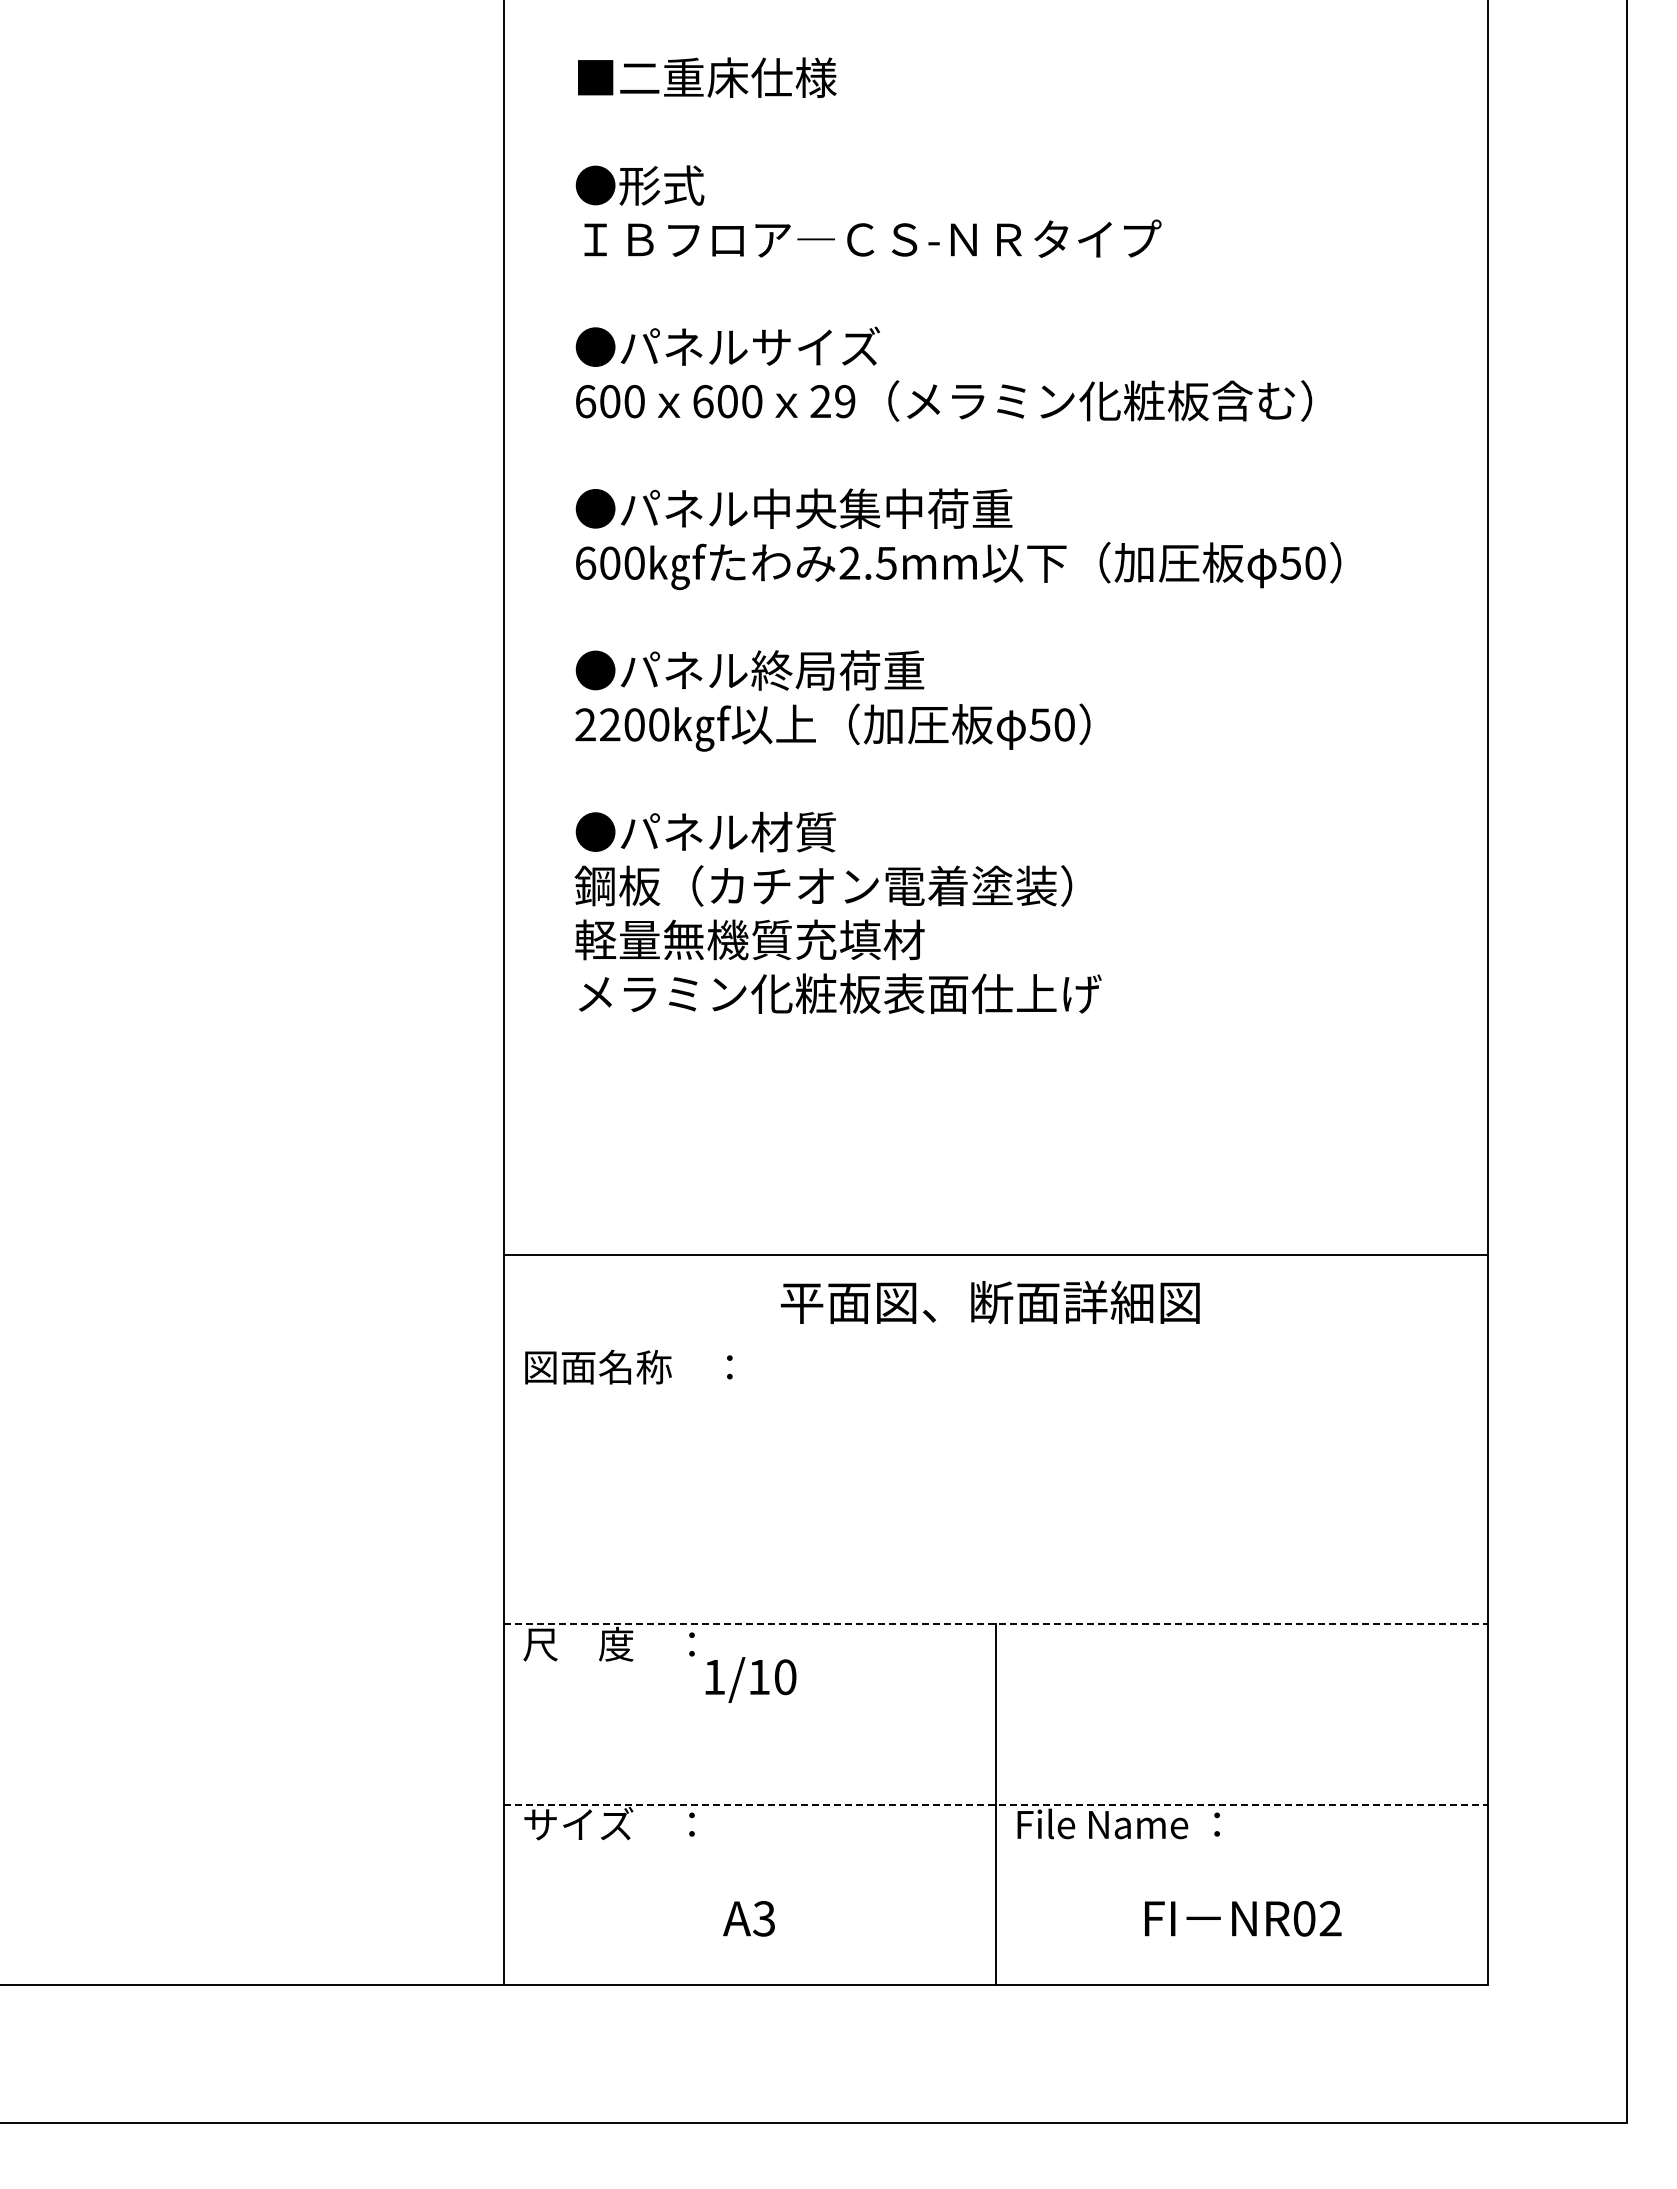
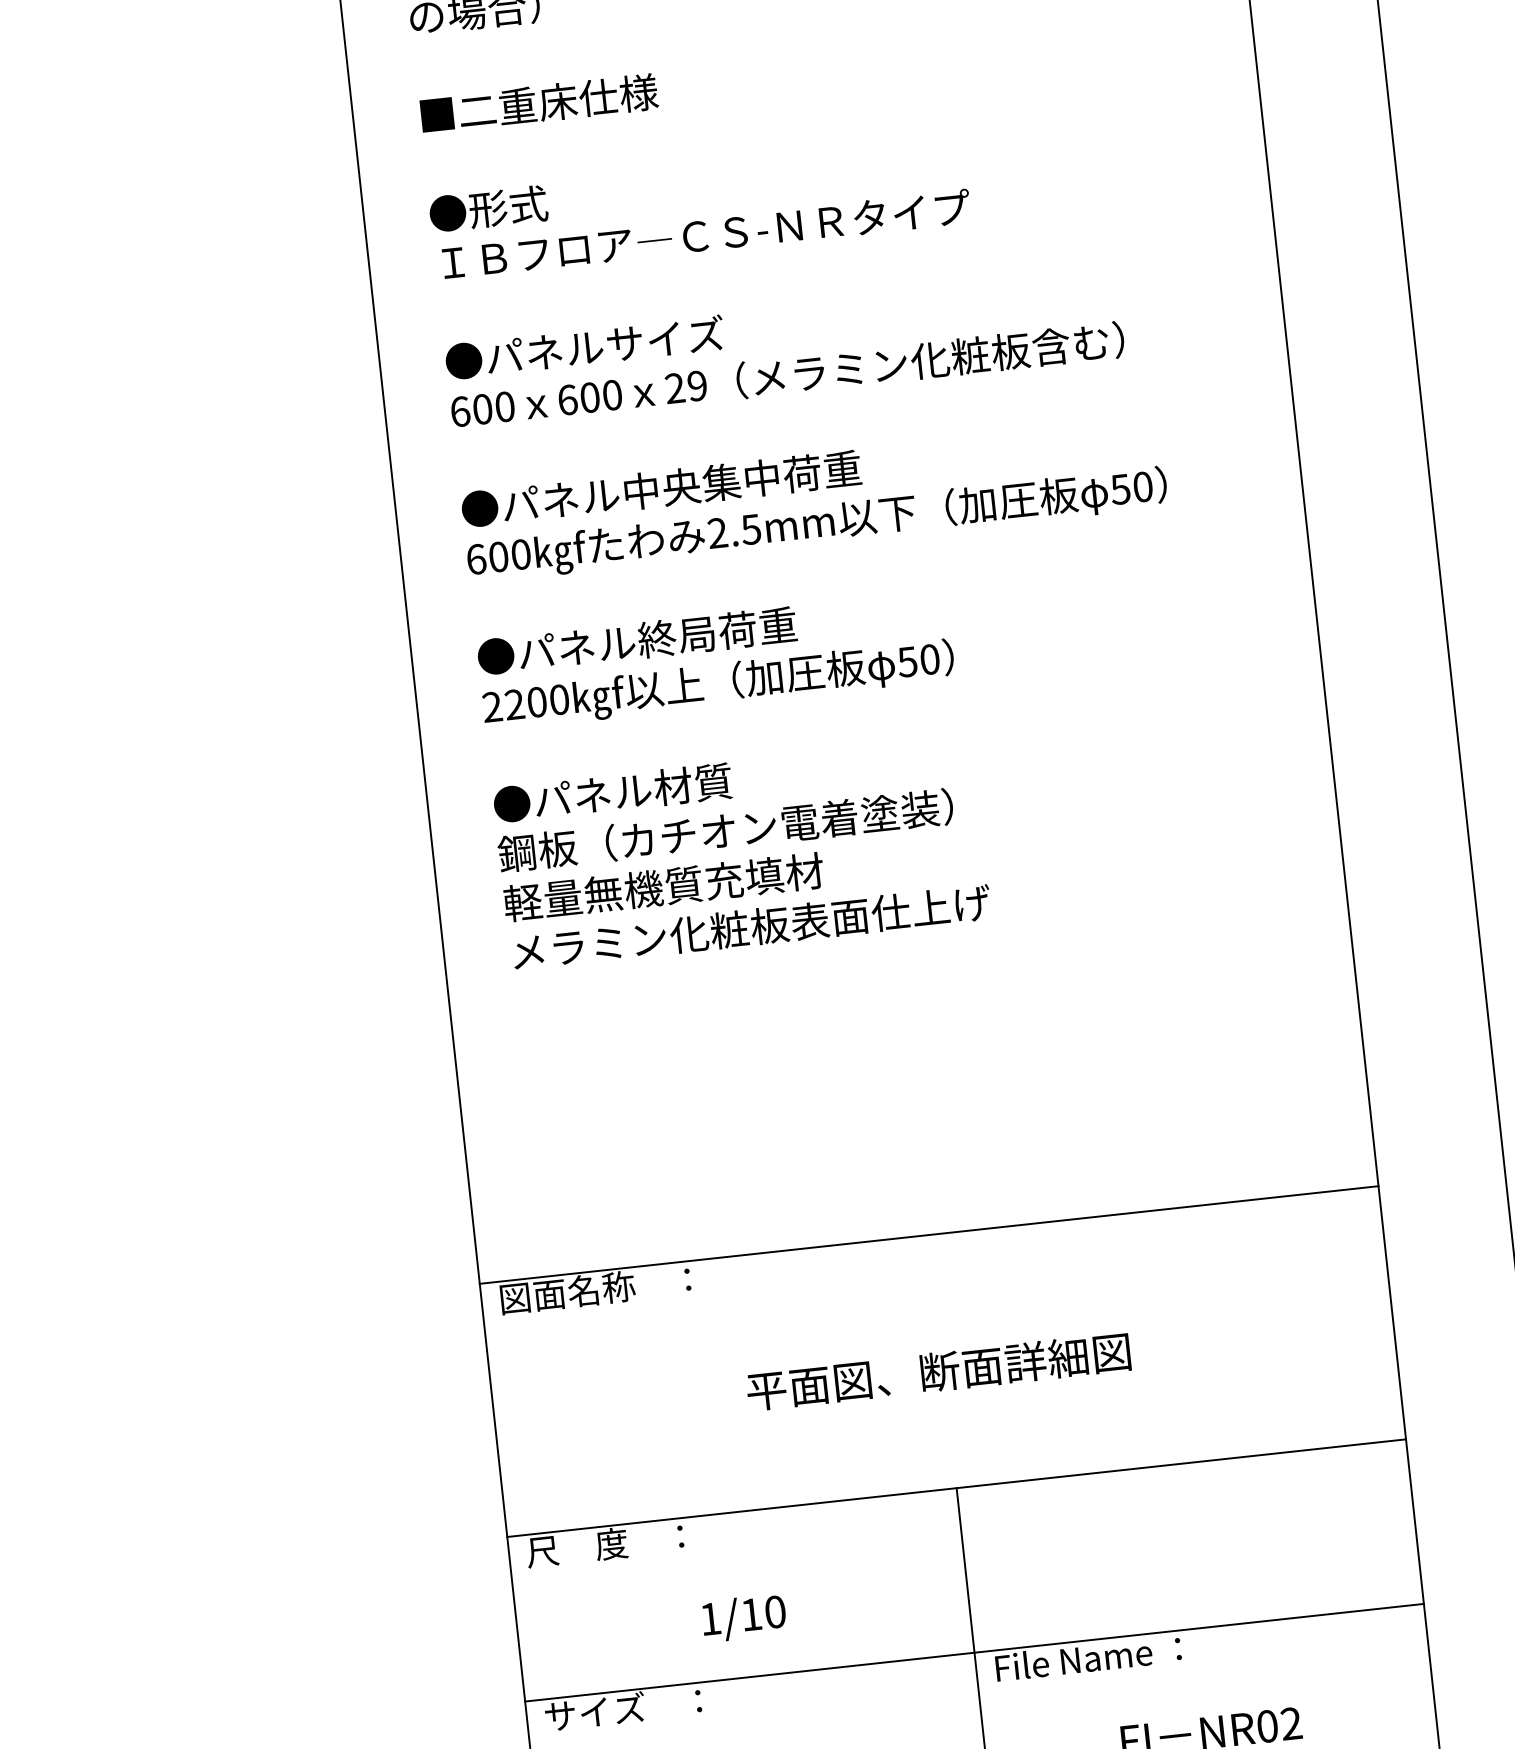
line: (996, 1255) -> (929, 1235), moved
text: (989, 1302) -> (937, 1371), moved
line: (996, 1624) -> (957, 1488), dashed -> solid
text: (750, 1679) -> (743, 1617), moved
line: (996, 1804) -> (974, 1652), dashed -> solid

